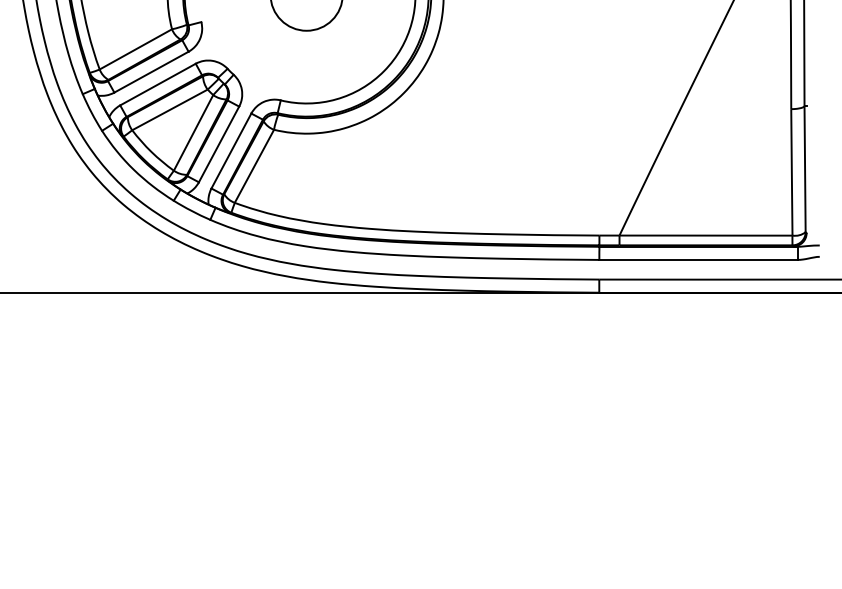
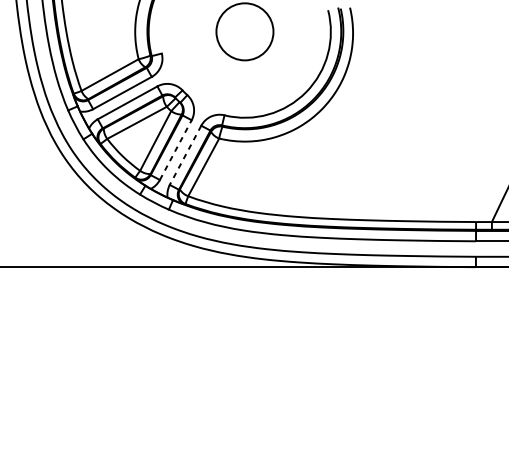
line: (219, 144) -> (176, 150), solid -> dashed
line: (231, 151) -> (185, 155), solid -> dashed

